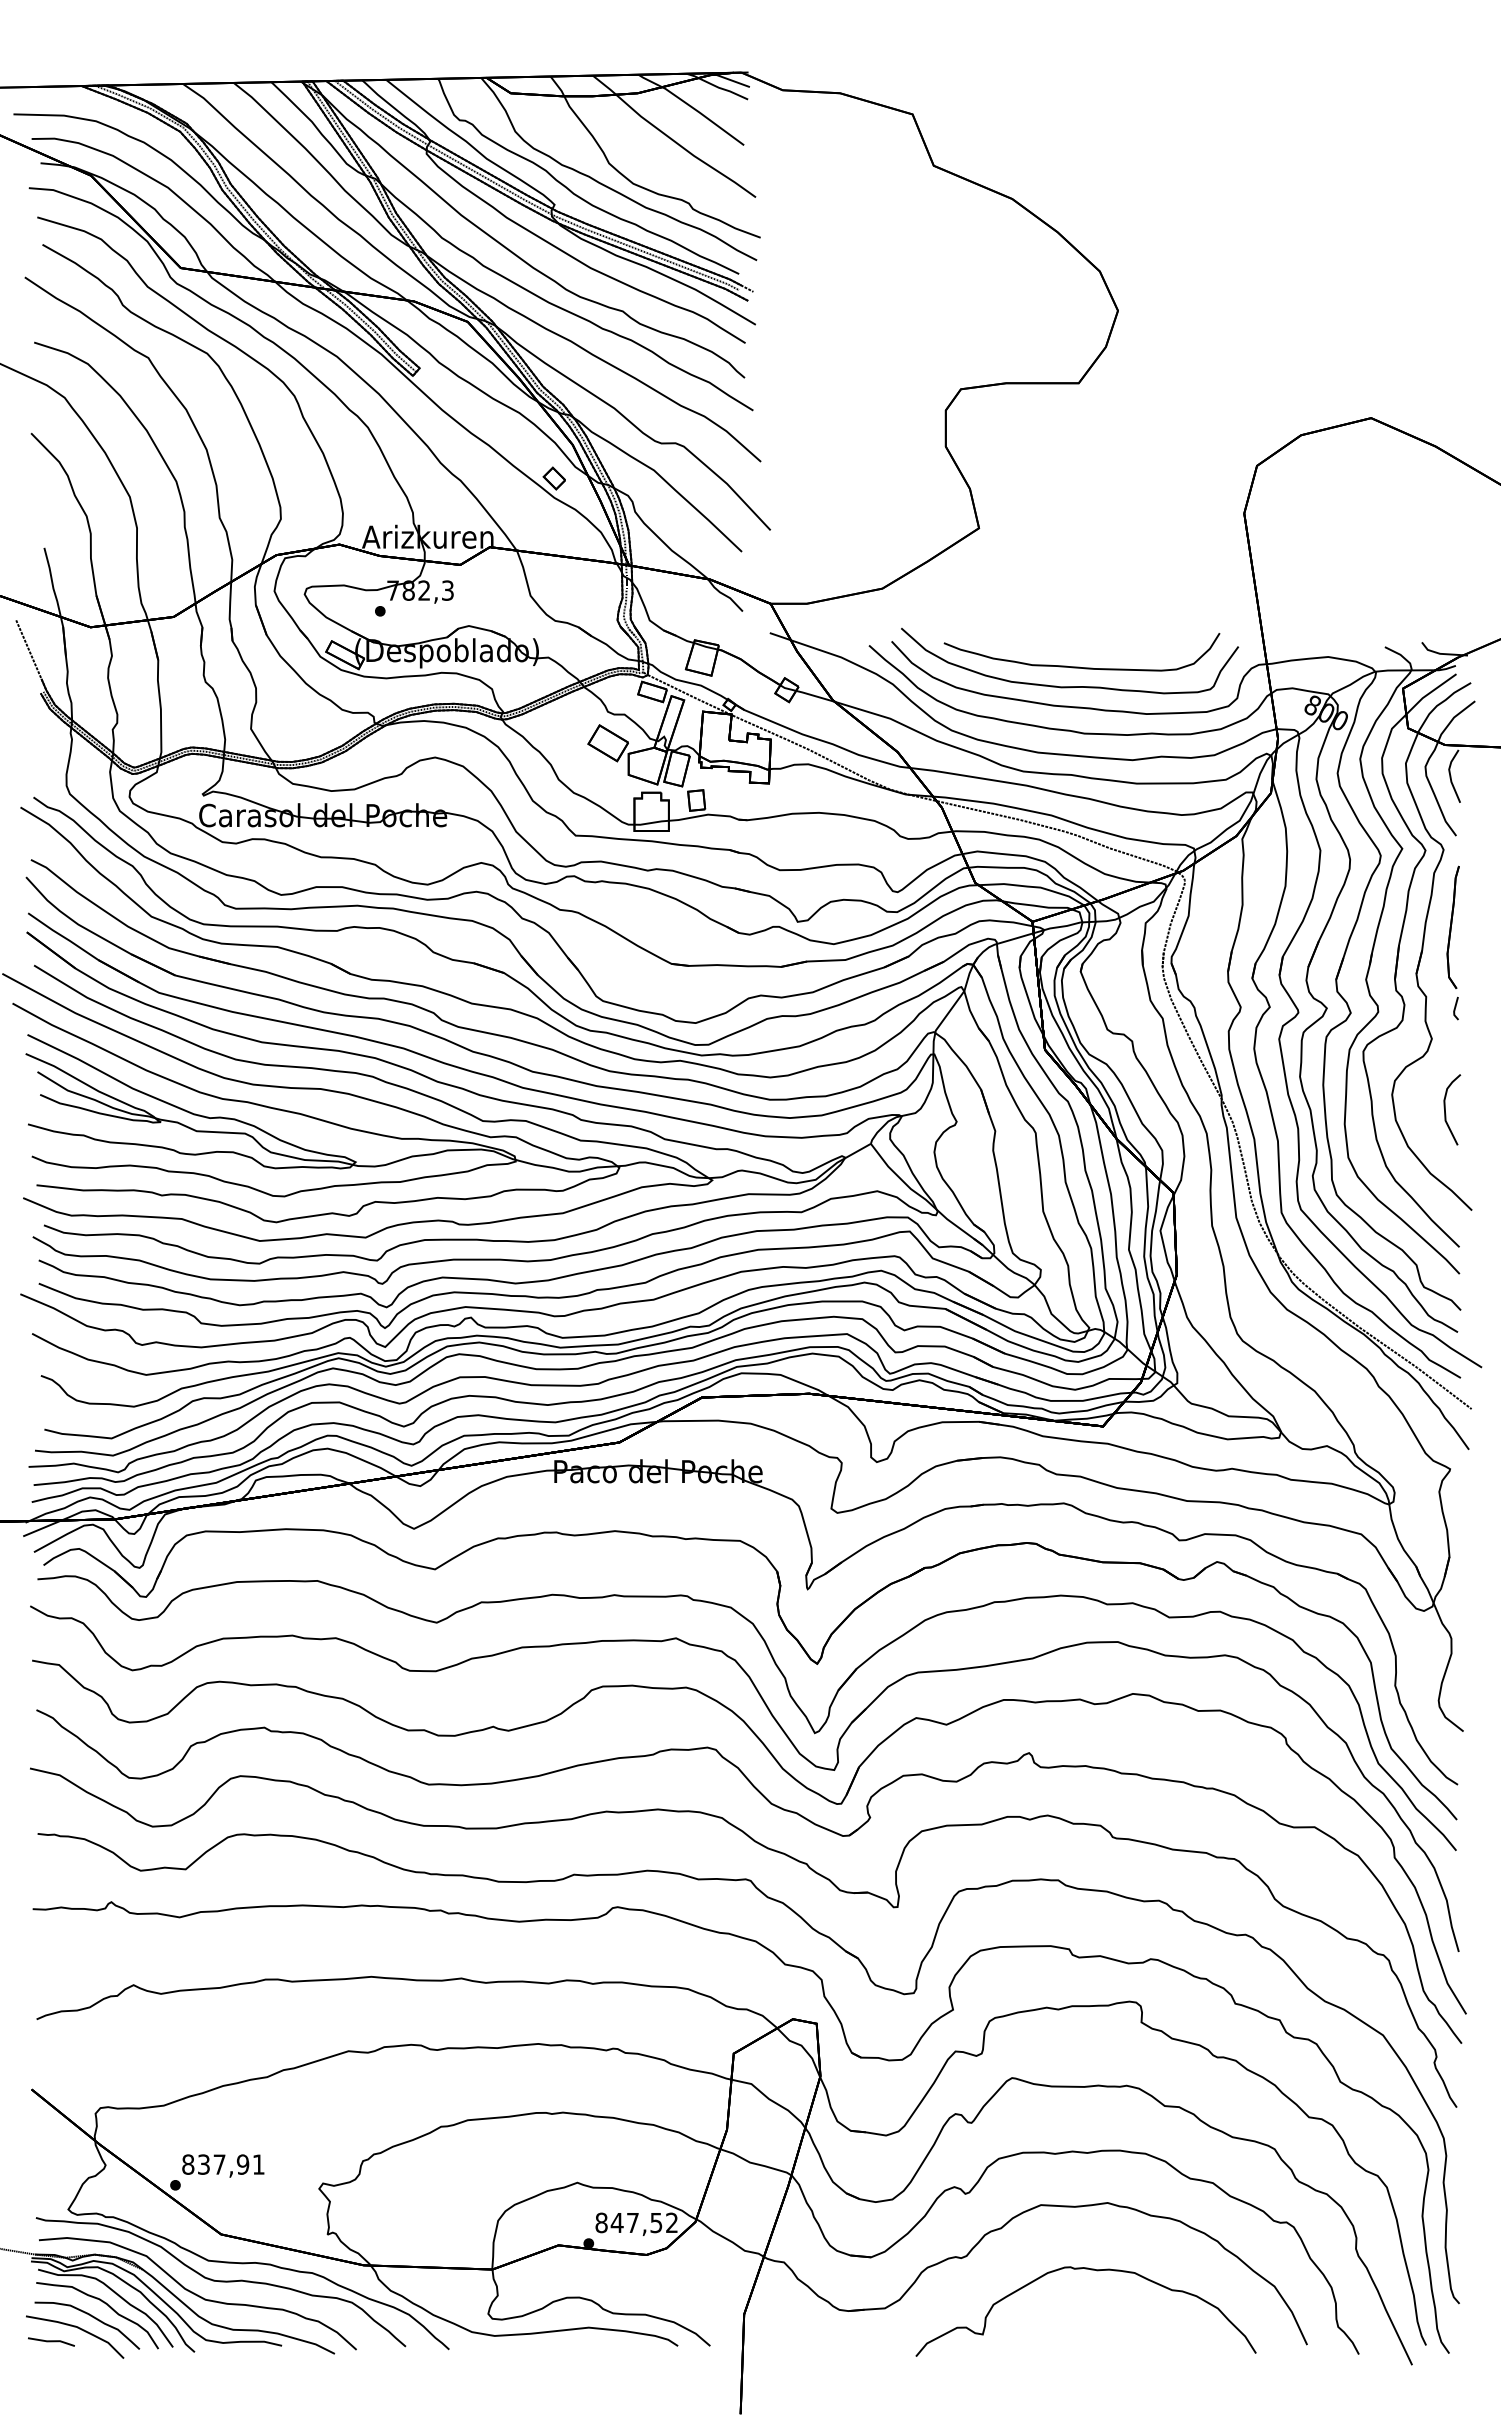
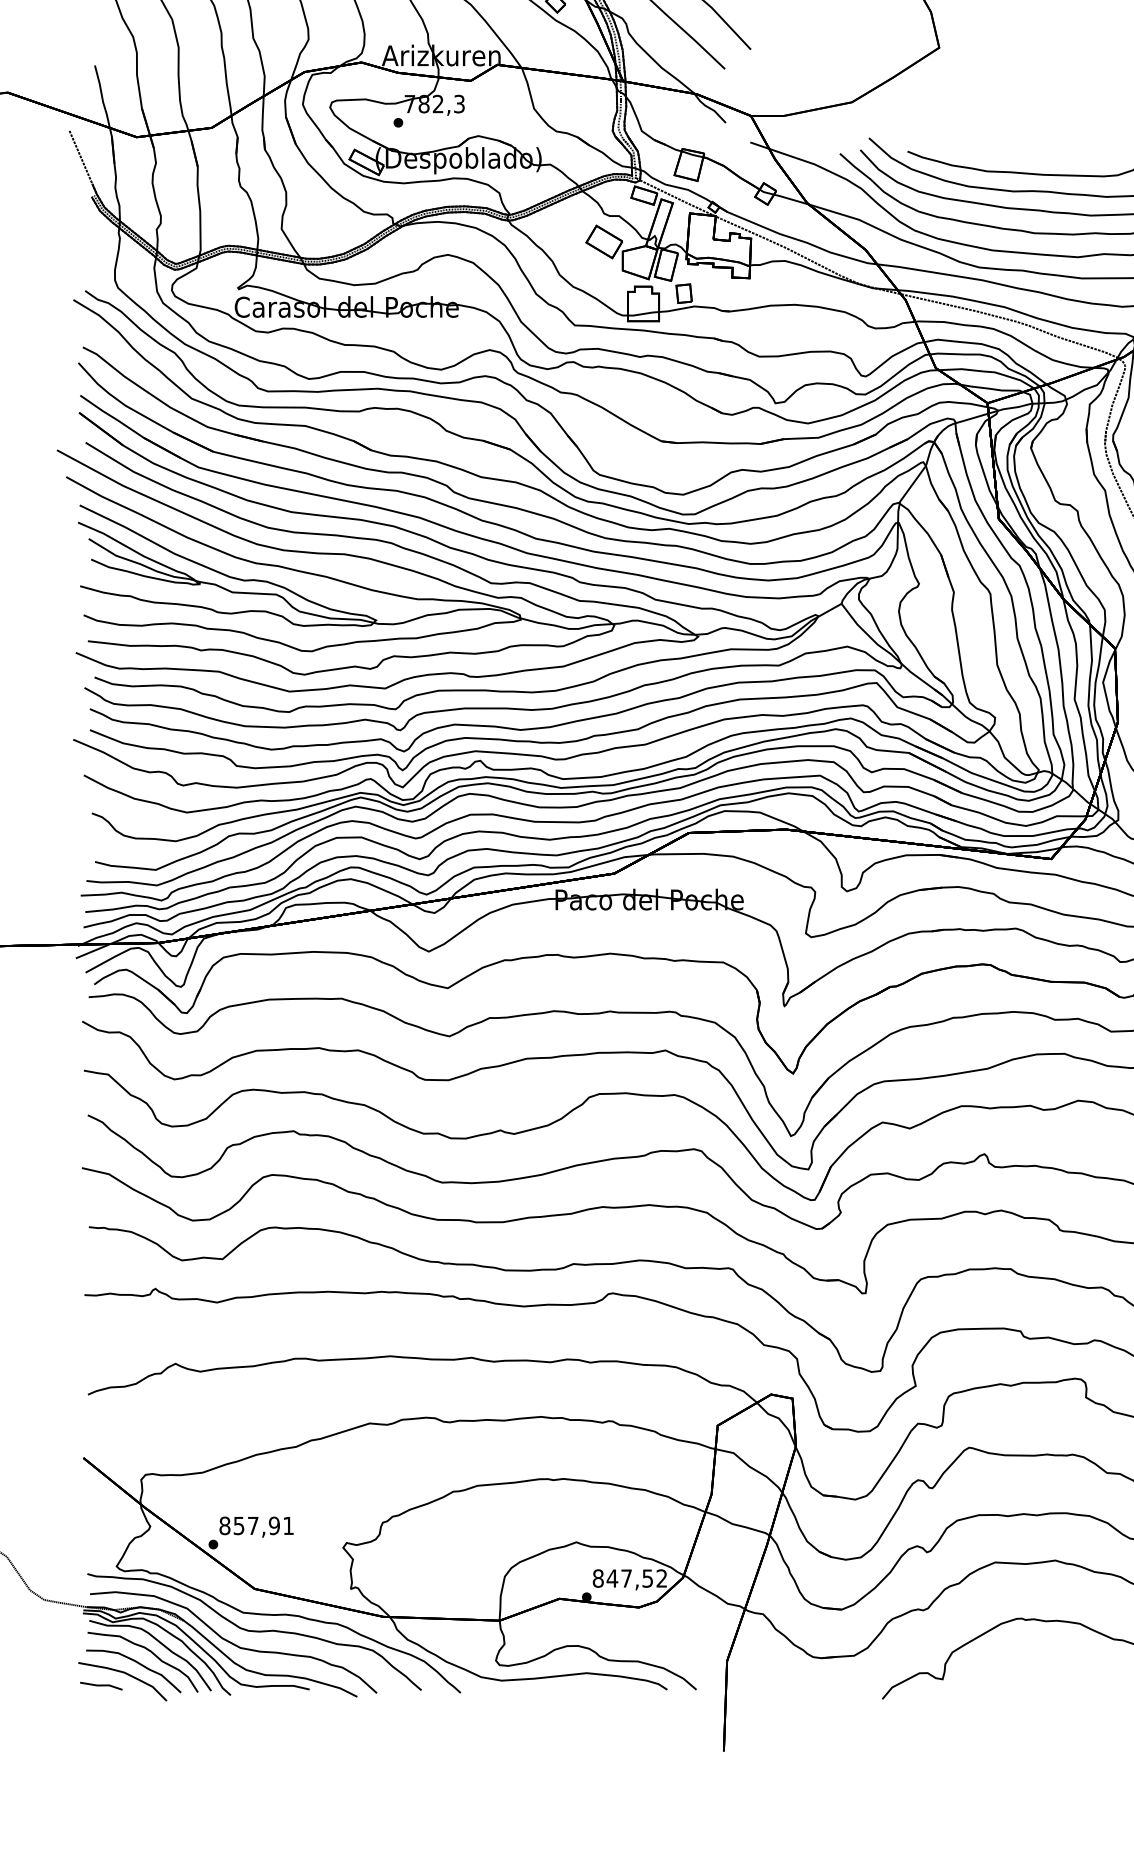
text: (203, 2164) -> (238, 1525), 837,91 -> 857,91

